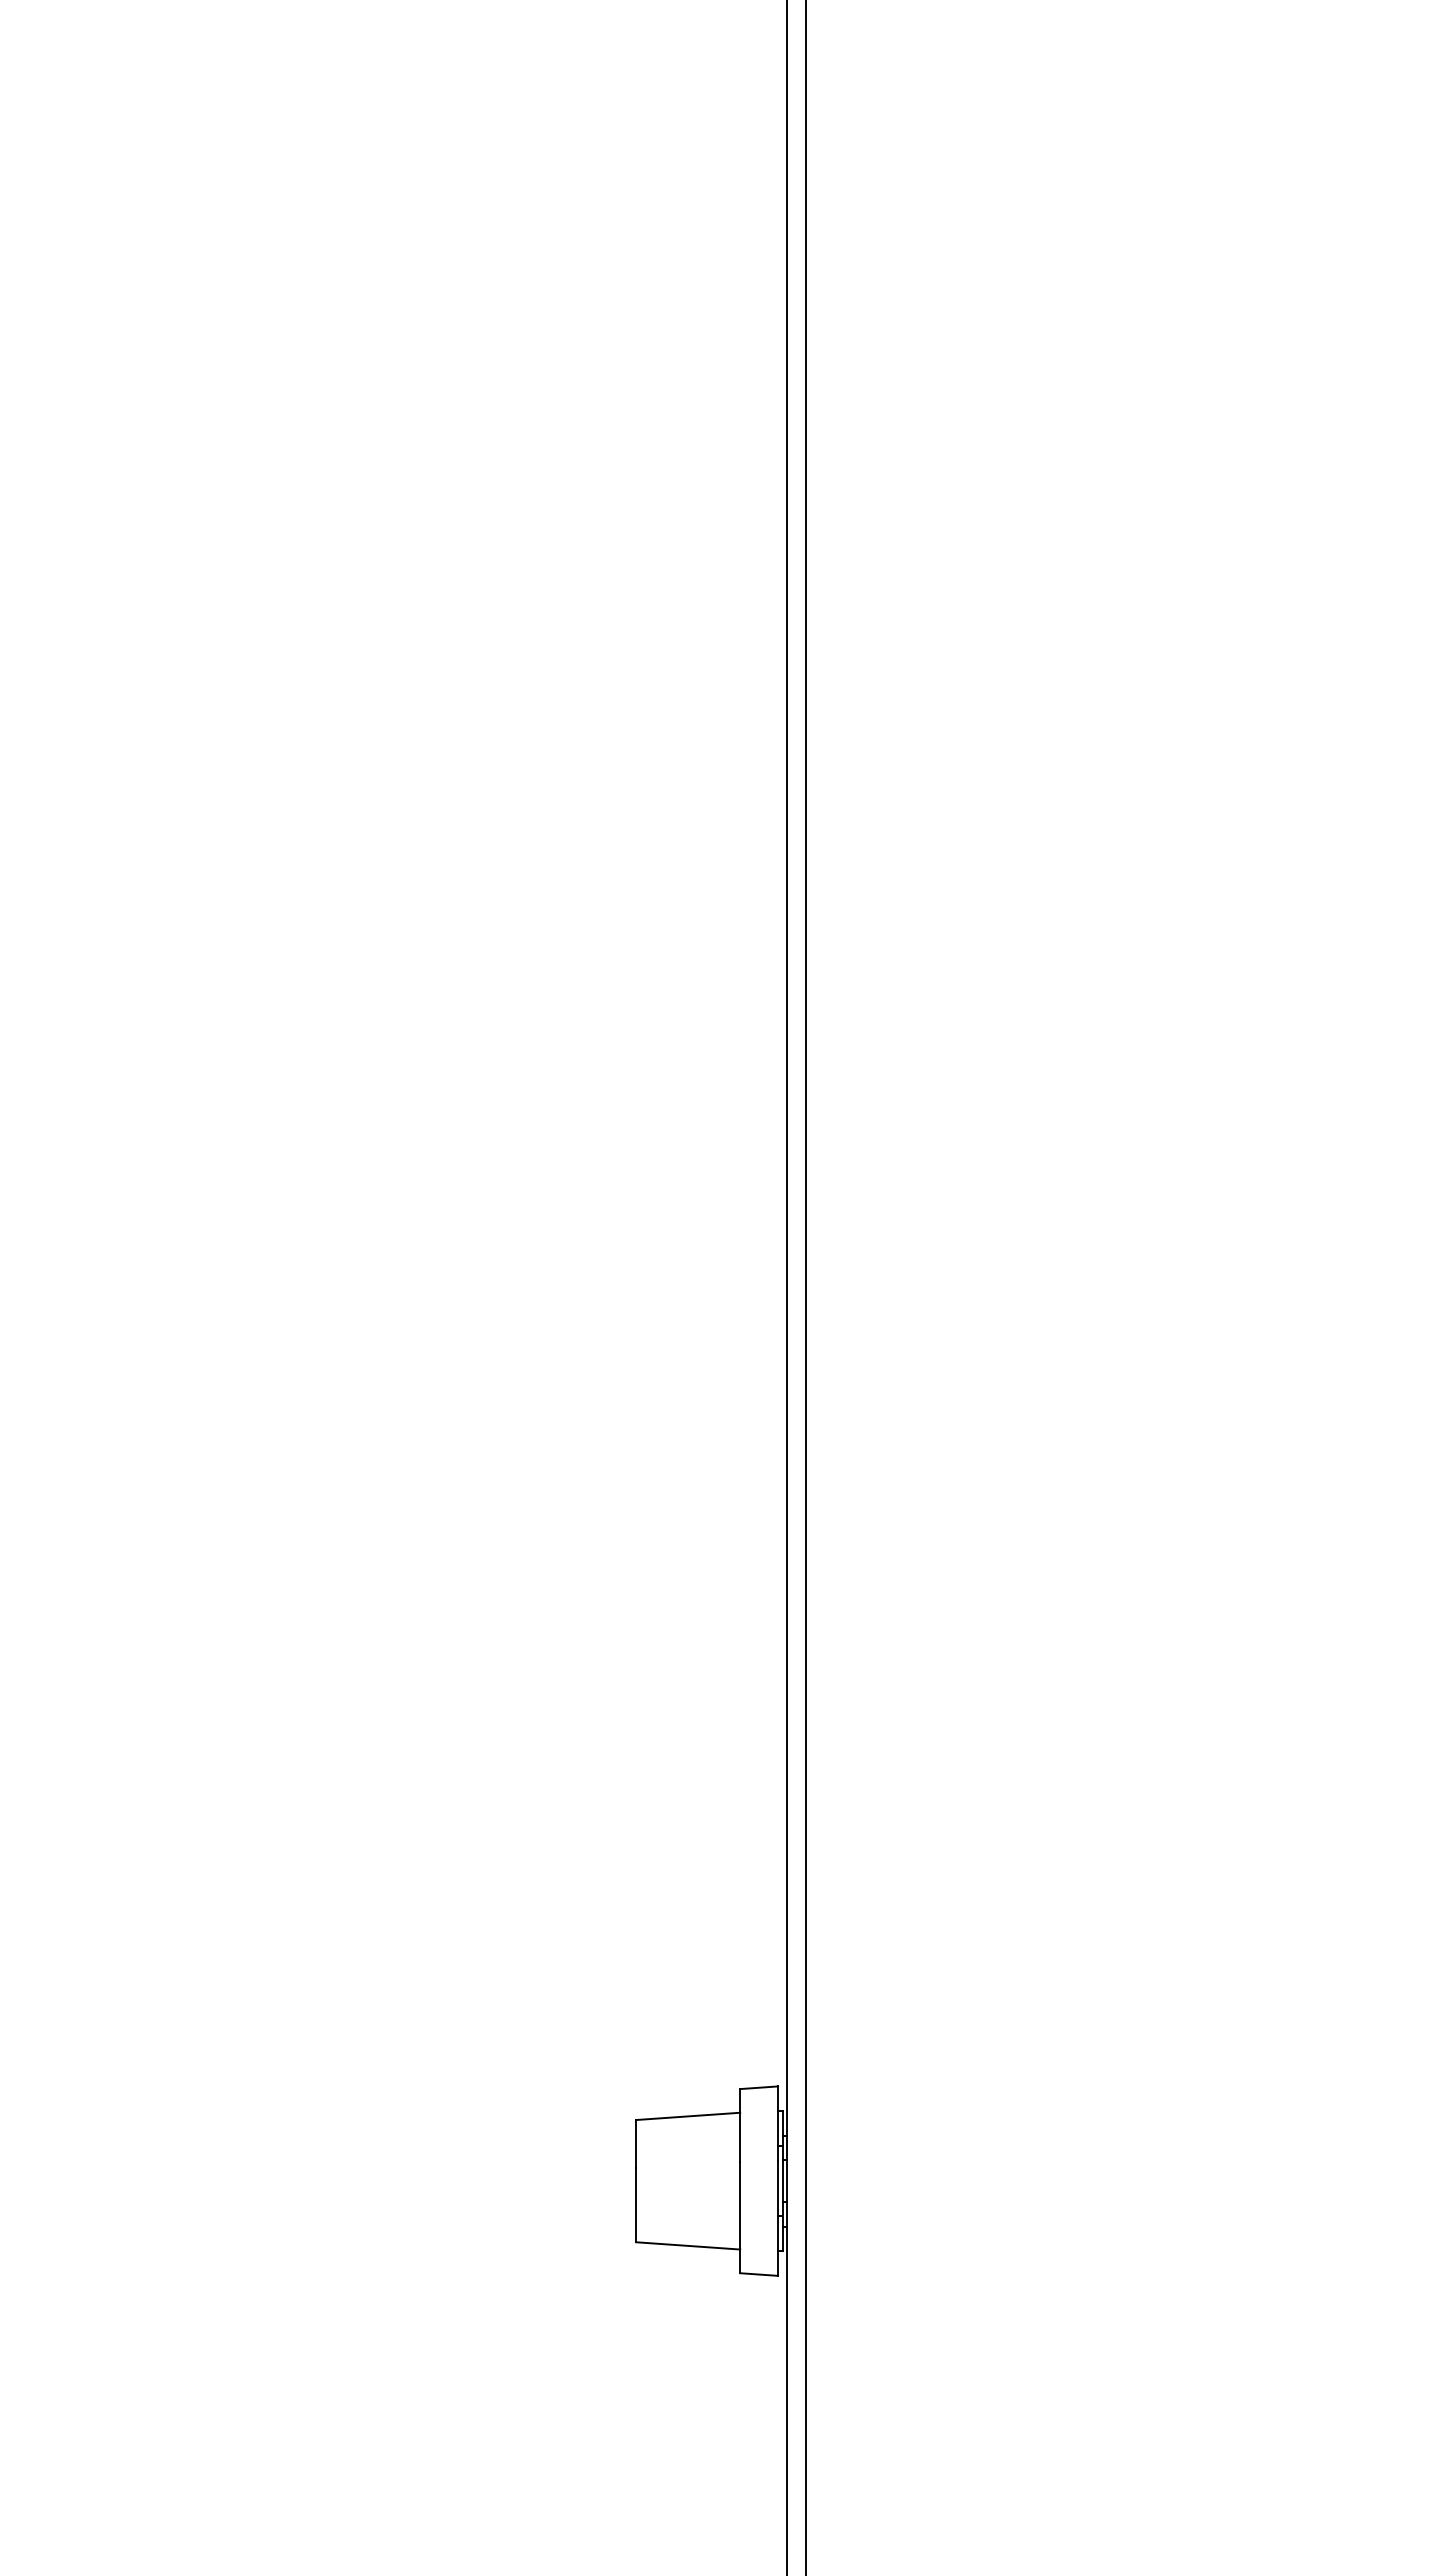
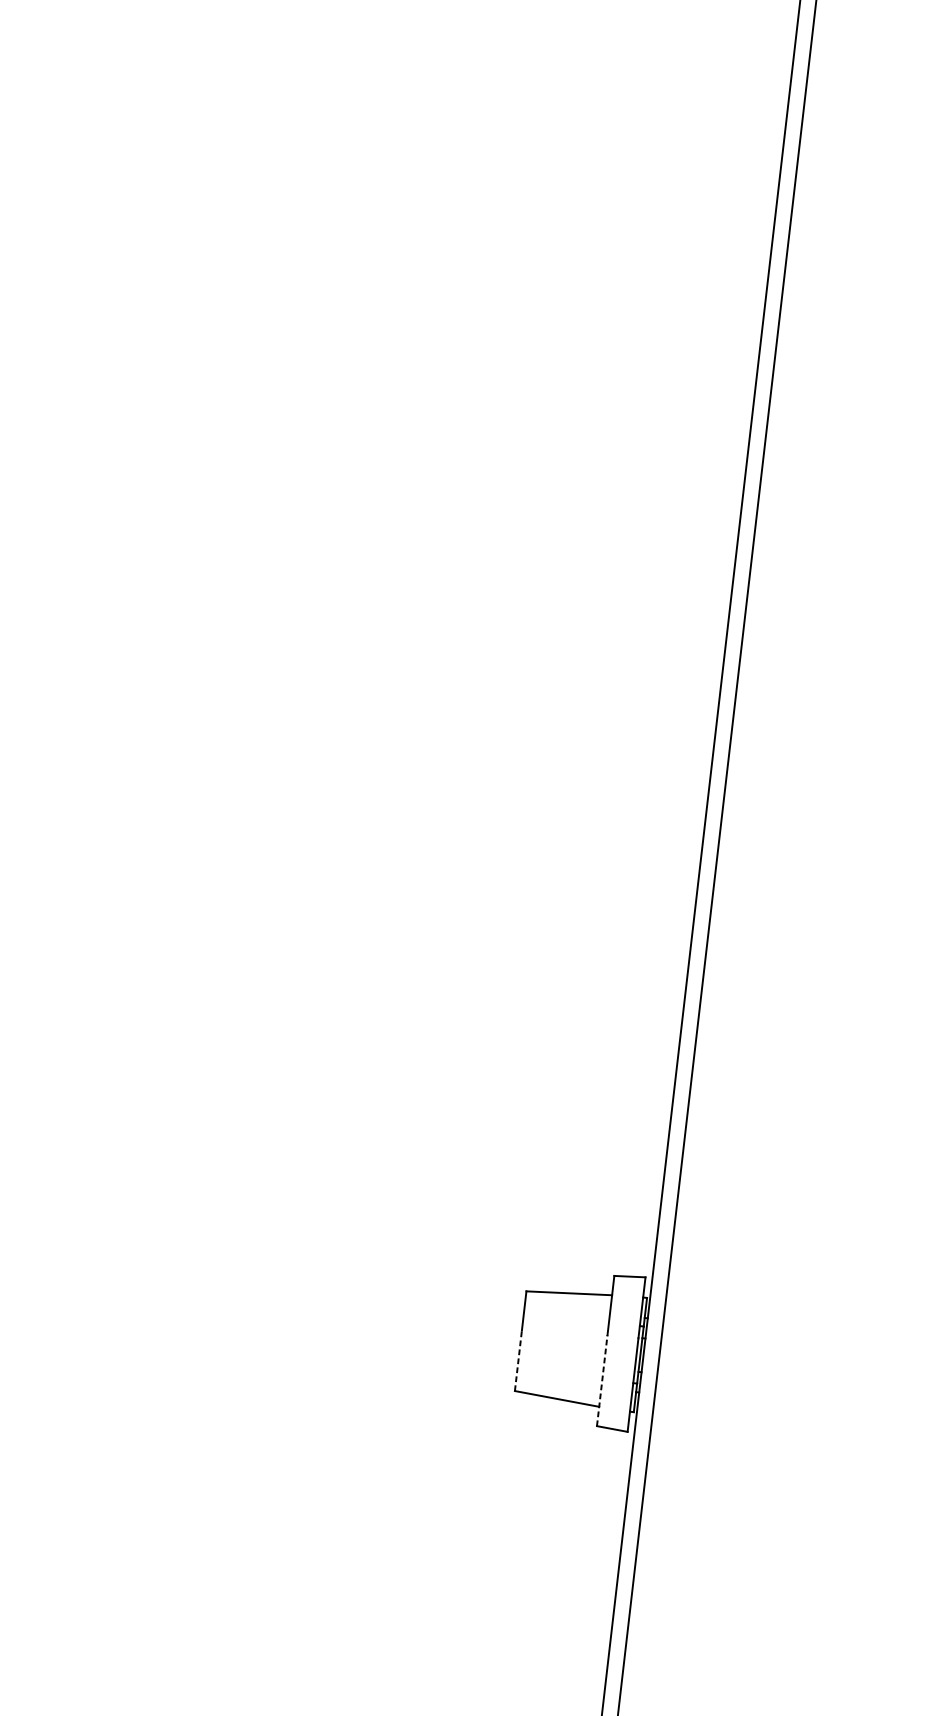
line: (635, 2204) -> (518, 1360), solid -> dashed
line: (740, 2217) -> (602, 1380), solid -> dashed

